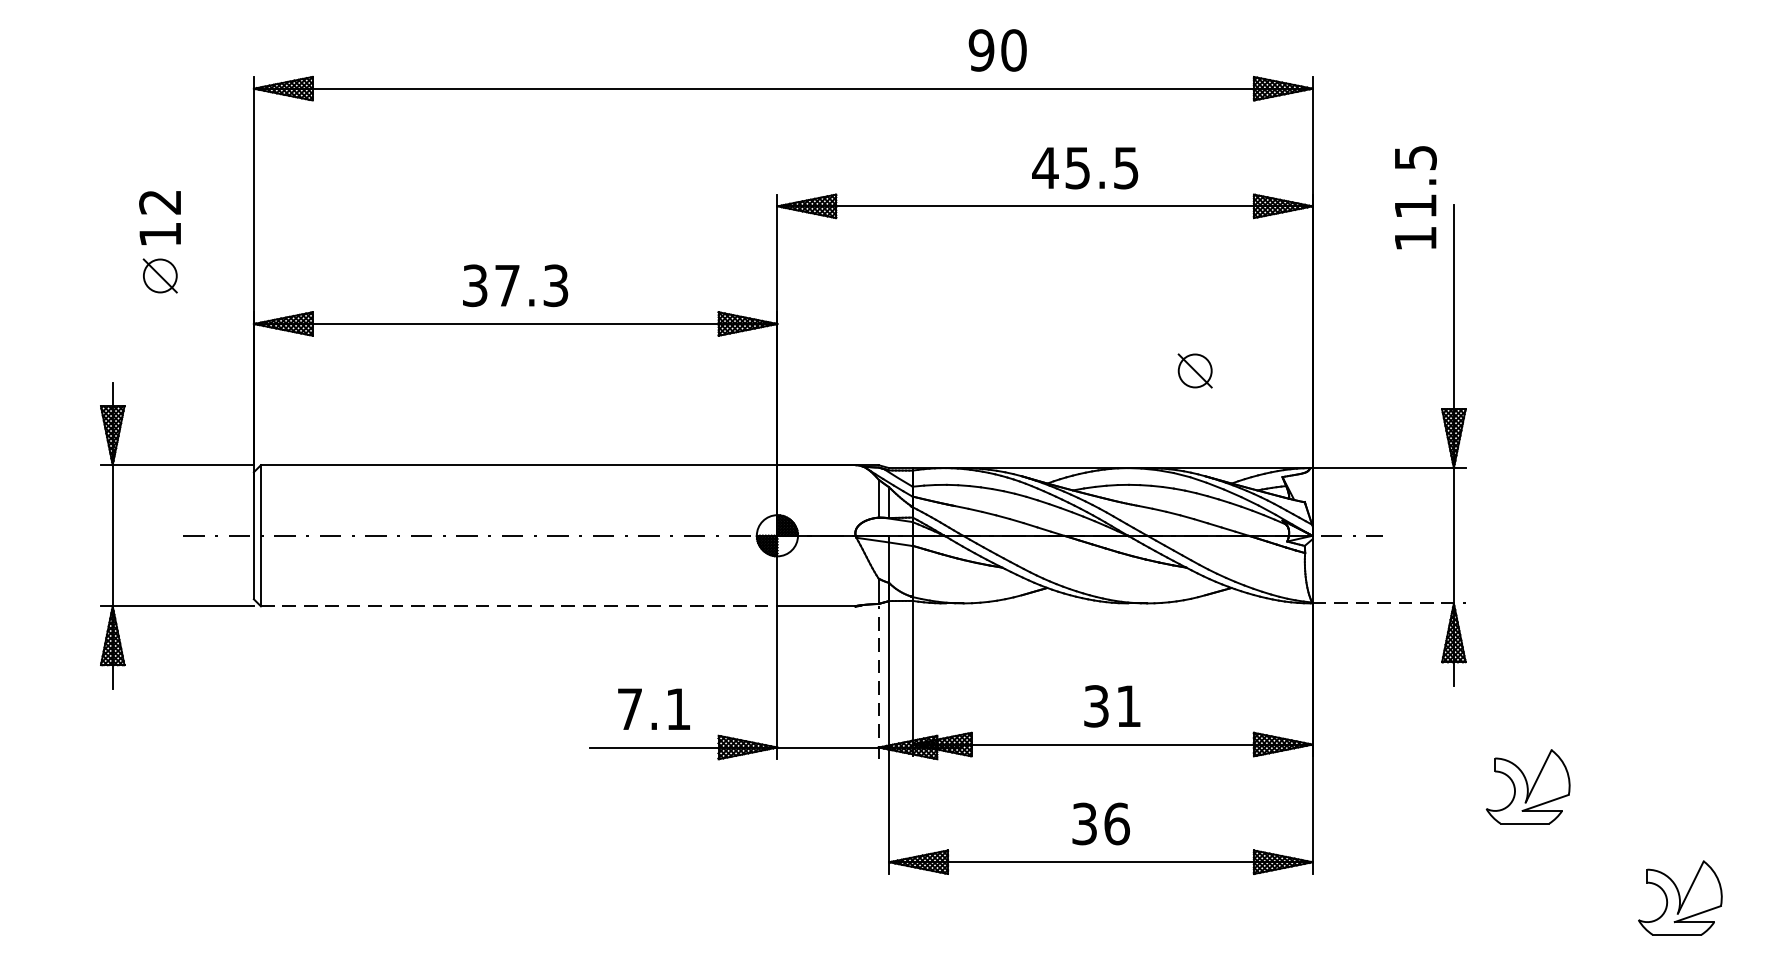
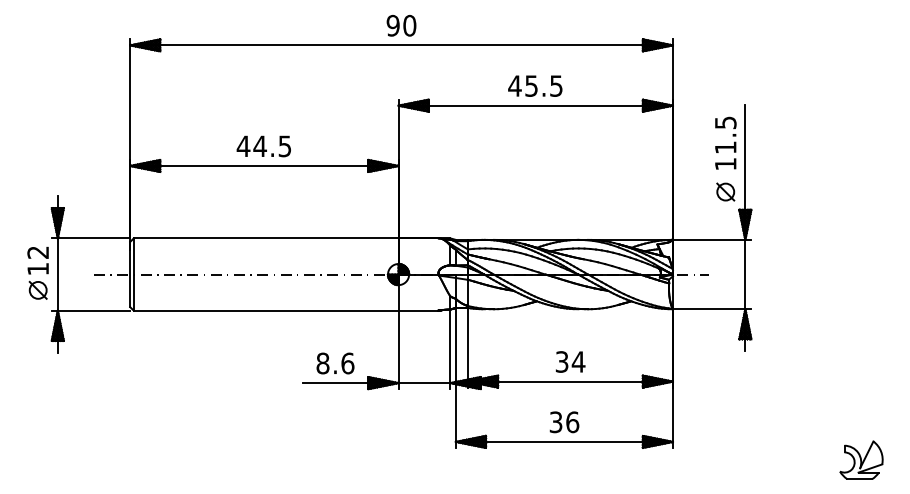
text: (997, 49) -> (401, 25), moved
text: (1085, 166) -> (535, 85), moved
text: (1415, 196) -> (725, 142), moved
part: (158, 241) -> (37, 272), moved
text: (513, 285) -> (263, 146), 37.3 -> 44.5
part: (1194, 369) -> (725, 191), moved
line: (1389, 603) -> (712, 309), dashed -> solid
line: (519, 605) -> (266, 310), dashed -> solid
line: (878, 681) -> (450, 349), dashed -> solid
text: (1128, 705) -> (578, 361), 31 -> 34
text: (654, 709) -> (335, 363), 7.1 -> 8.6
part: (1528, 785) -> (783, 402), removed

